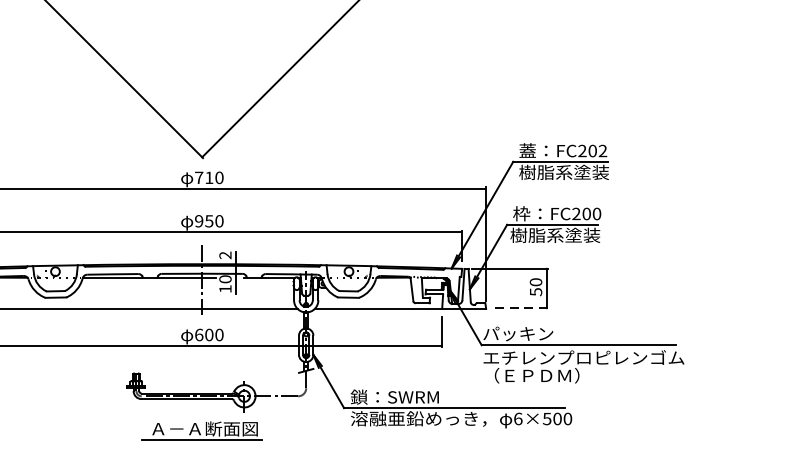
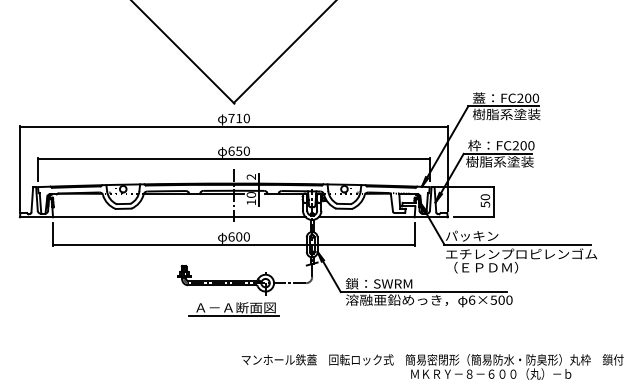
text: (602, 149) -> (535, 97), FC202 -> FC200
text: (199, 220) -> (231, 150), 950 -> 650
line: (520, 307) -> (473, 216), dashed -> solid

